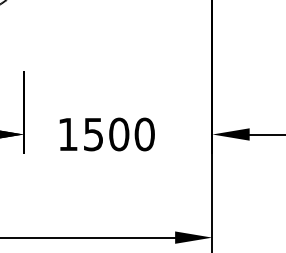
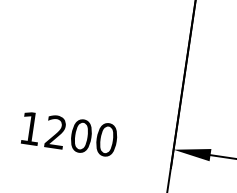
text: (92, 134) -> (54, 132), 1500 -> 1200

